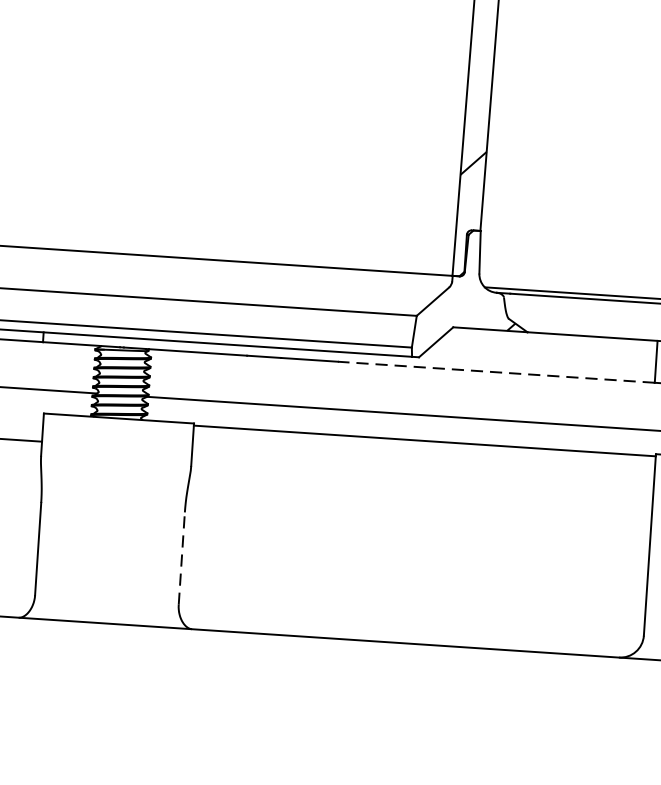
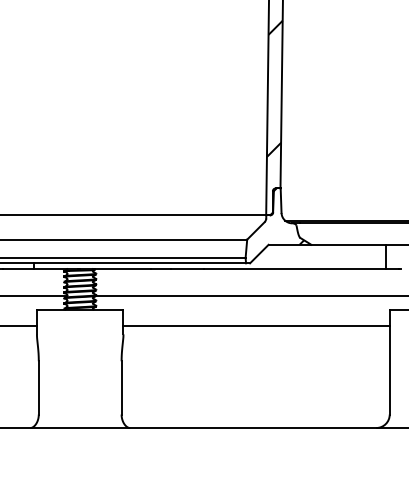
line: (495, 371) -> (294, 268), dashed -> solid
line: (424, 441) -> (256, 326), moved
line: (181, 557) -> (121, 387), dashed -> solid

